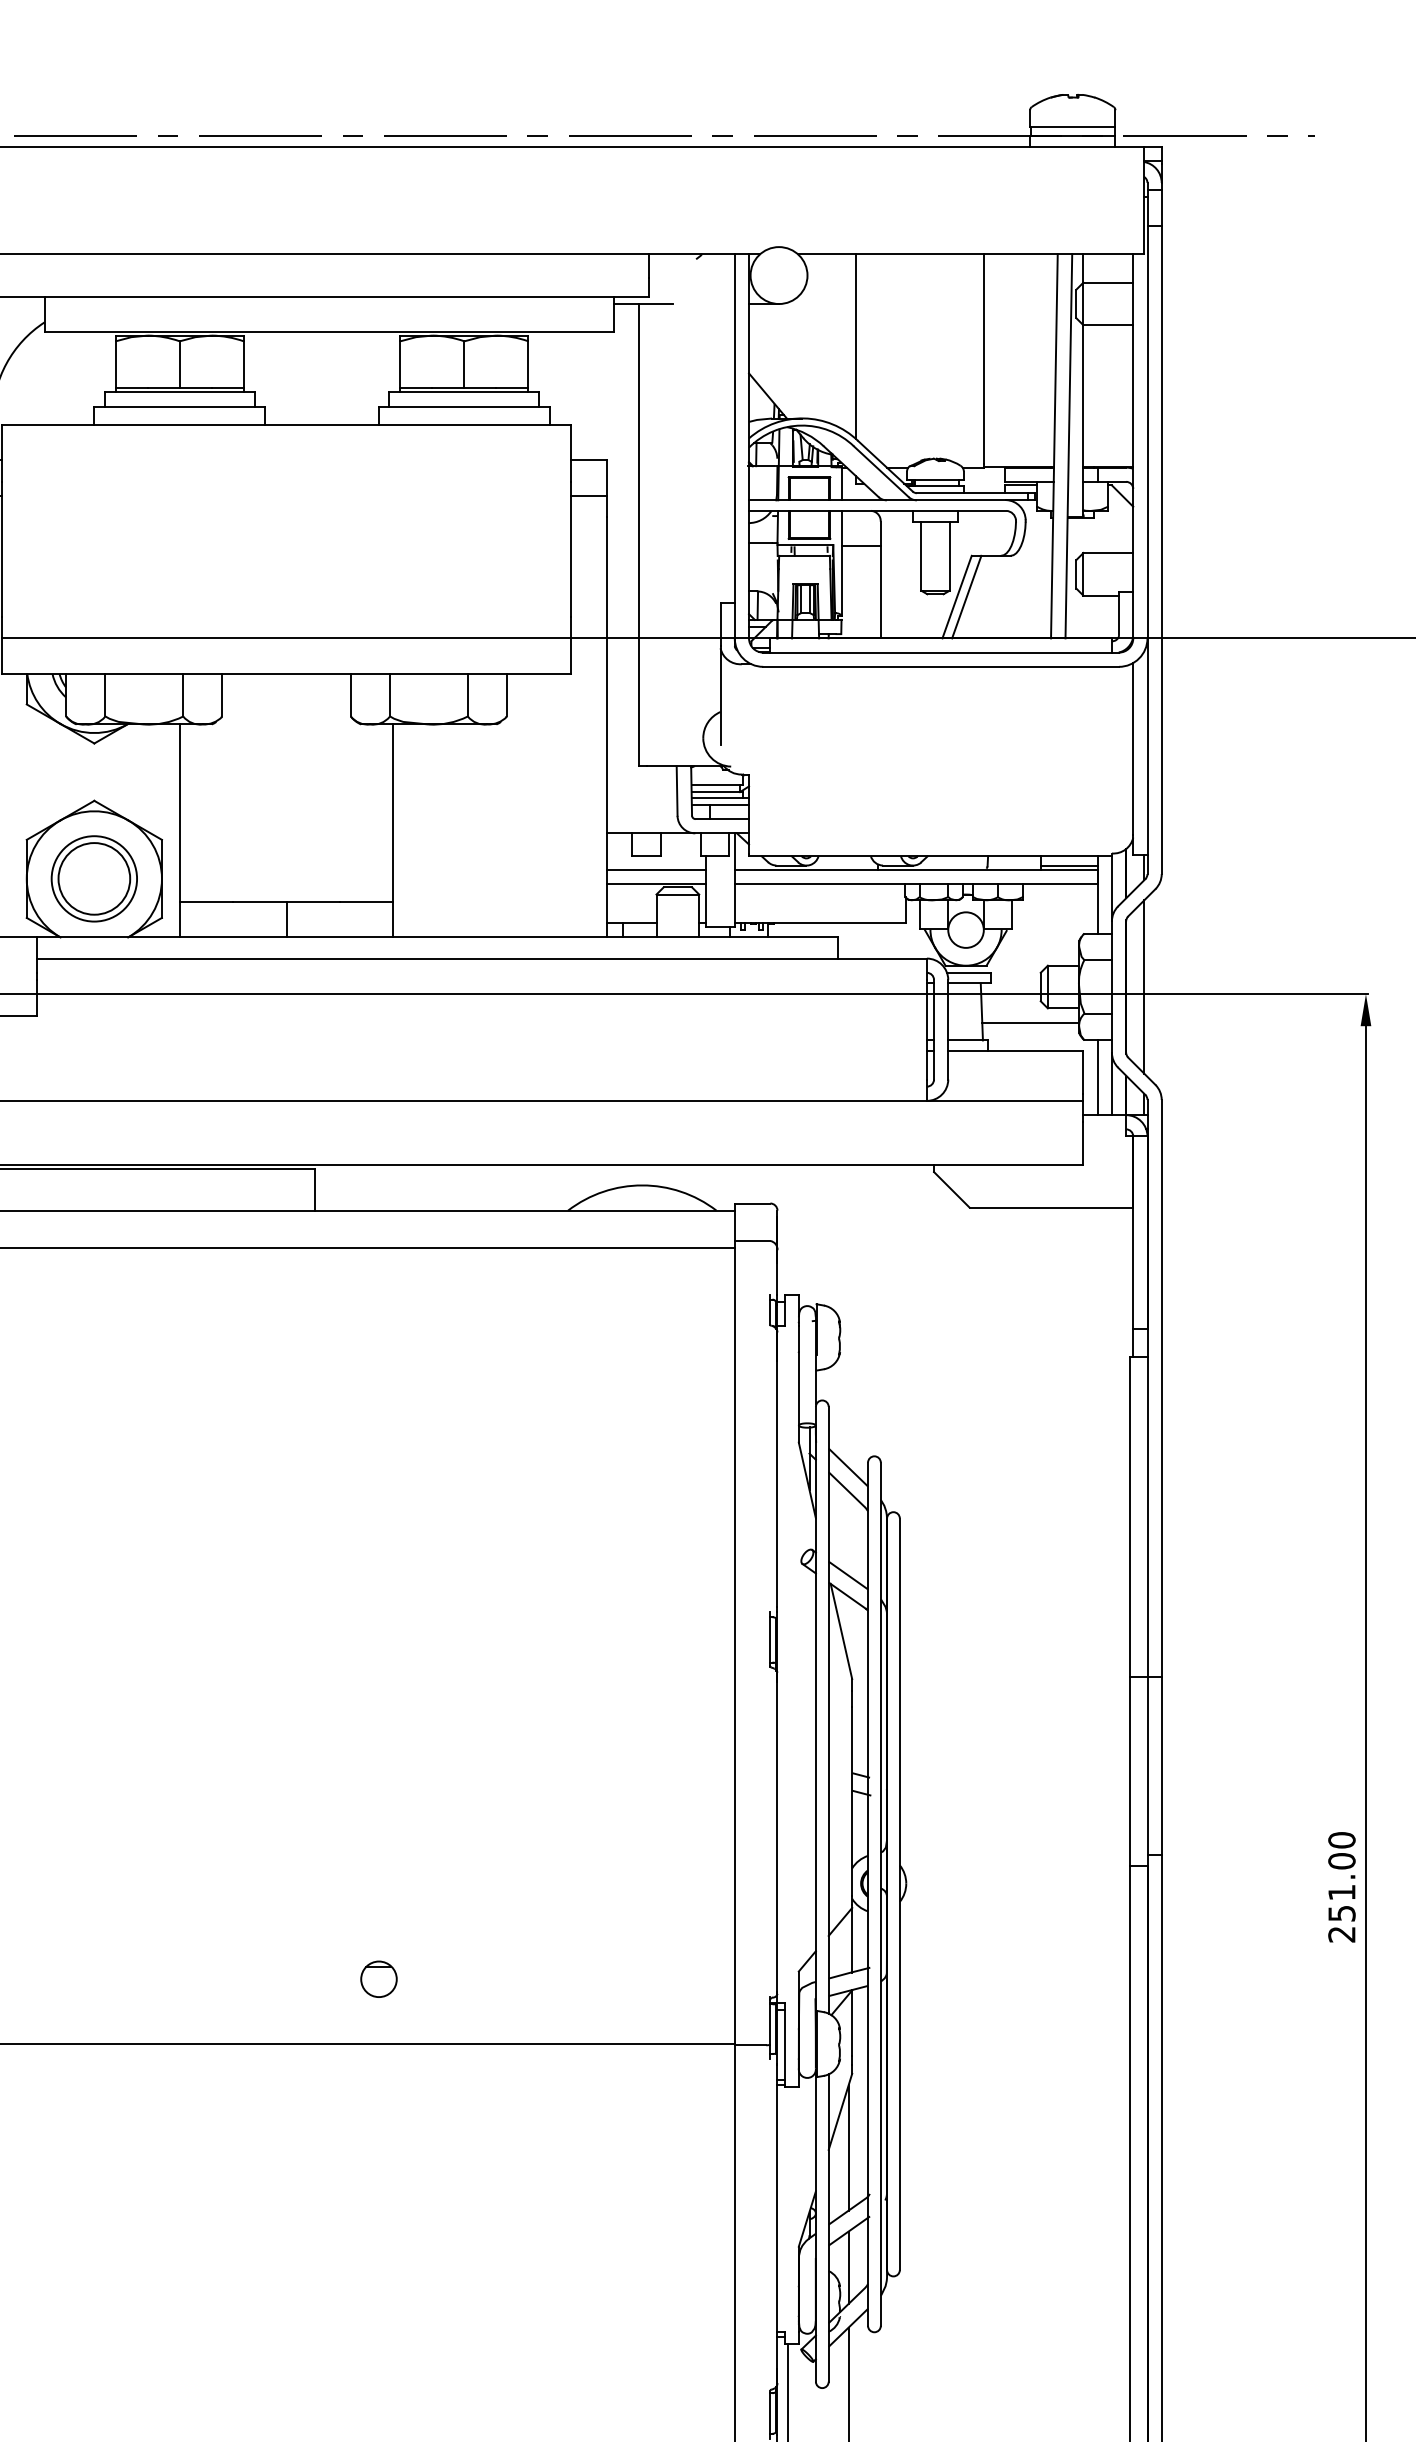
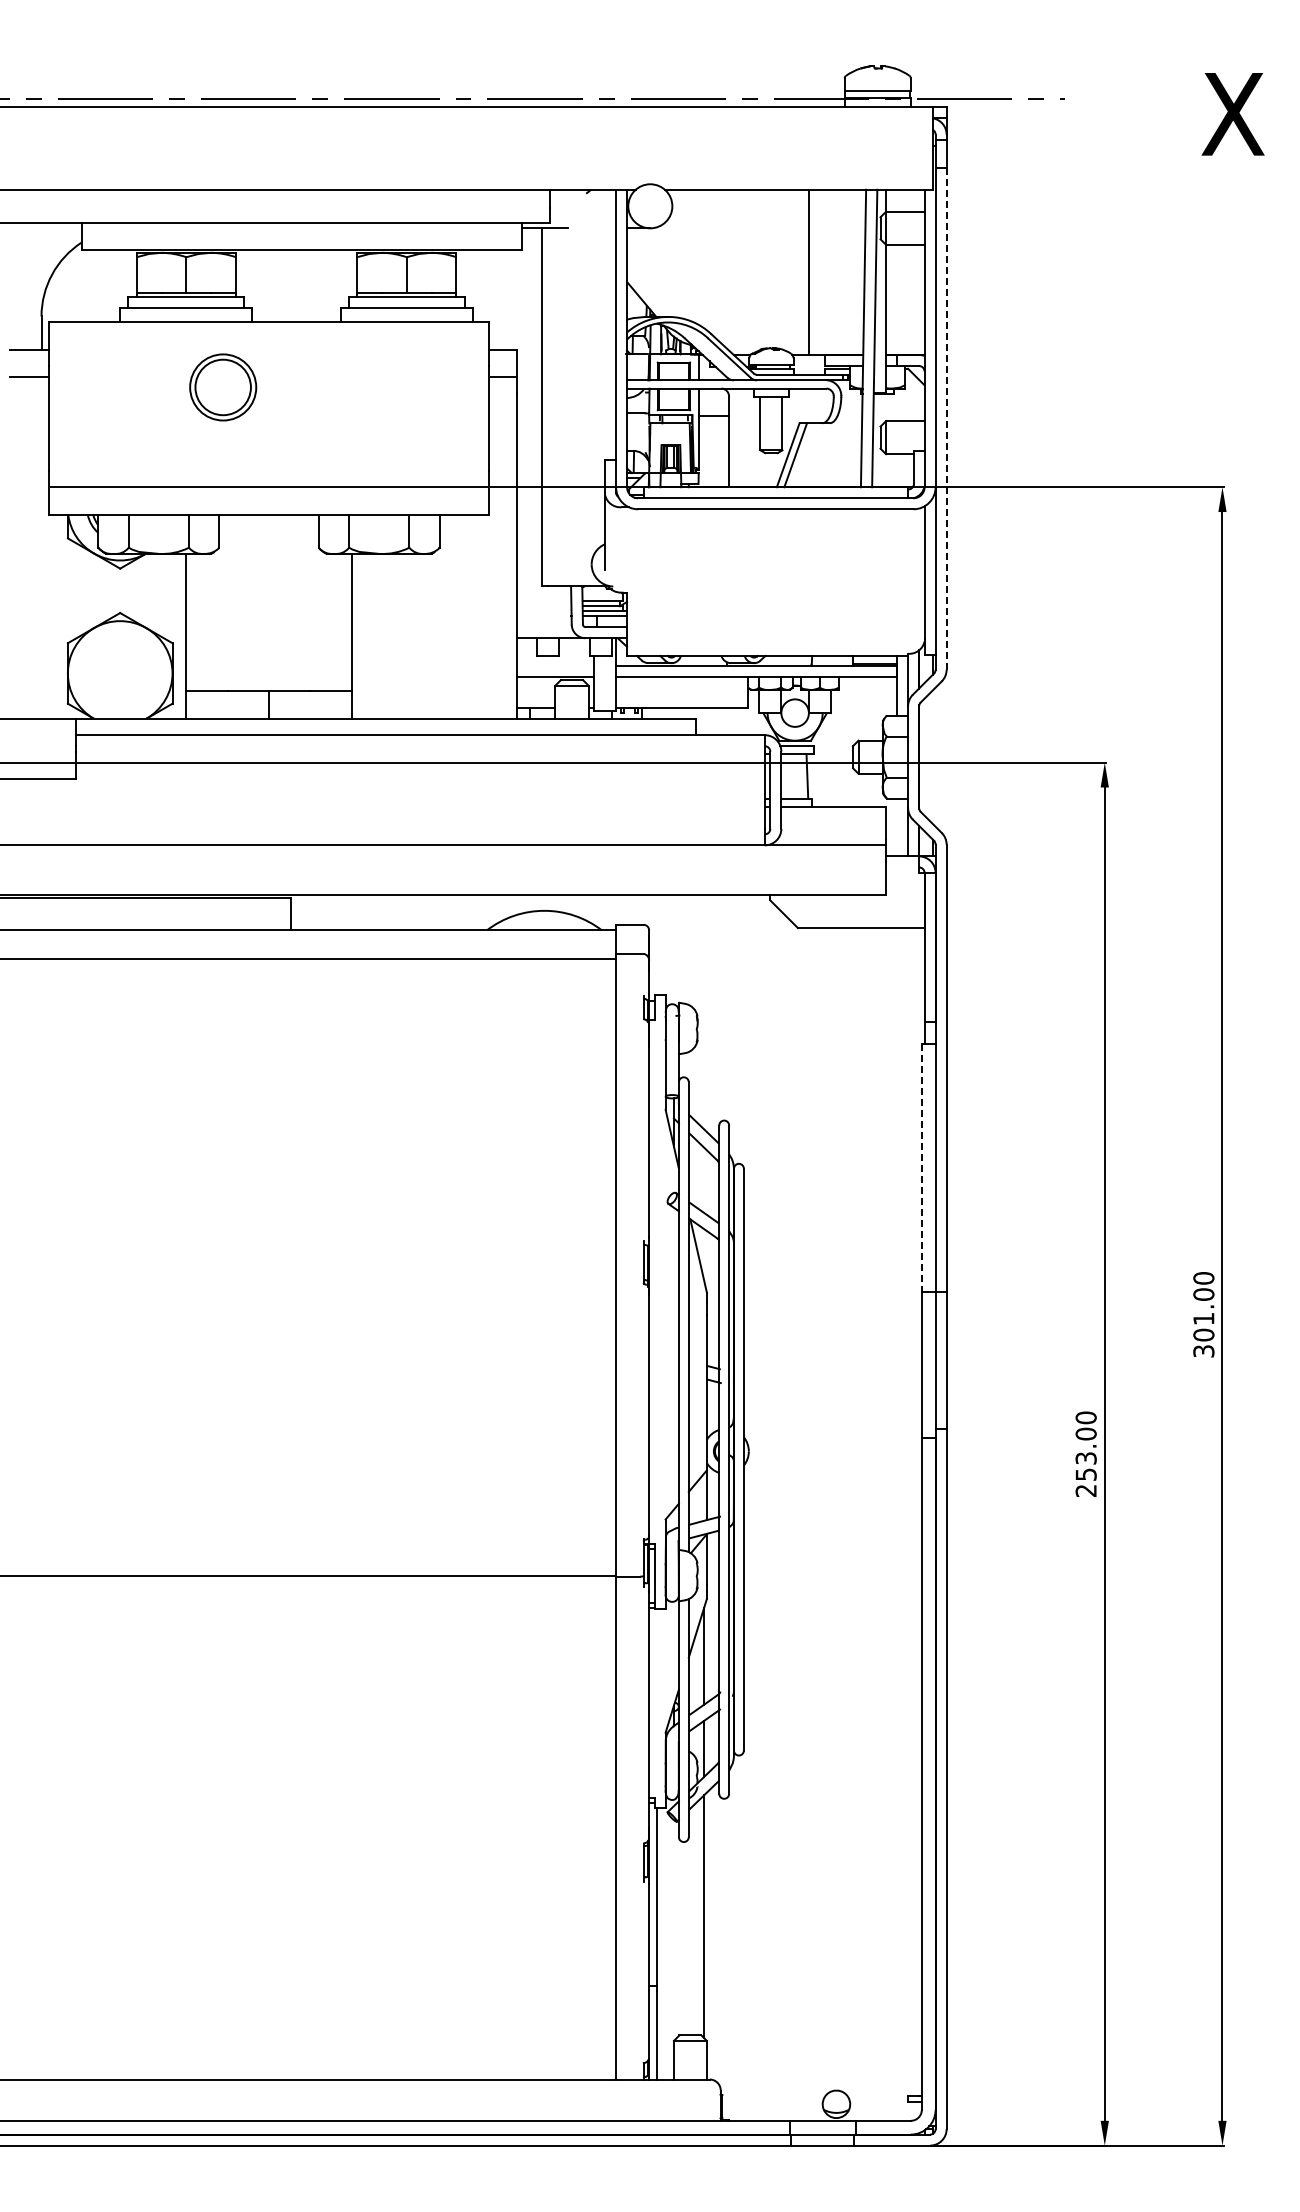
line: (855, 345) -> (709, 260), removed
line: (1161, 549) -> (946, 418), solid -> dashed
line: (656, 869) -> (555, 666), removed
part: (94, 878) -> (223, 387), moved
line: (1144, 987) -> (933, 757), removed
line: (1029, 1022) -> (844, 784), removed
line: (1098, 1077) -> (897, 827), removed
line: (1129, 1516) -> (921, 1167), solid -> dashed
text: (1341, 1892) -> (1085, 1458), 251.00 -> 253.00
part: (378, 1979) -> (340, 1525), removed

